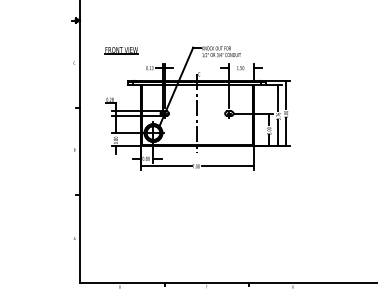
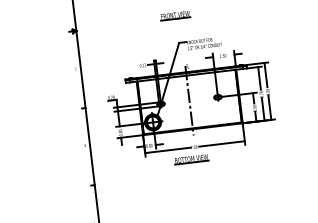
part: (121, 50) -> (175, 15), moved
part: (191, 179) -> (191, 159), added

